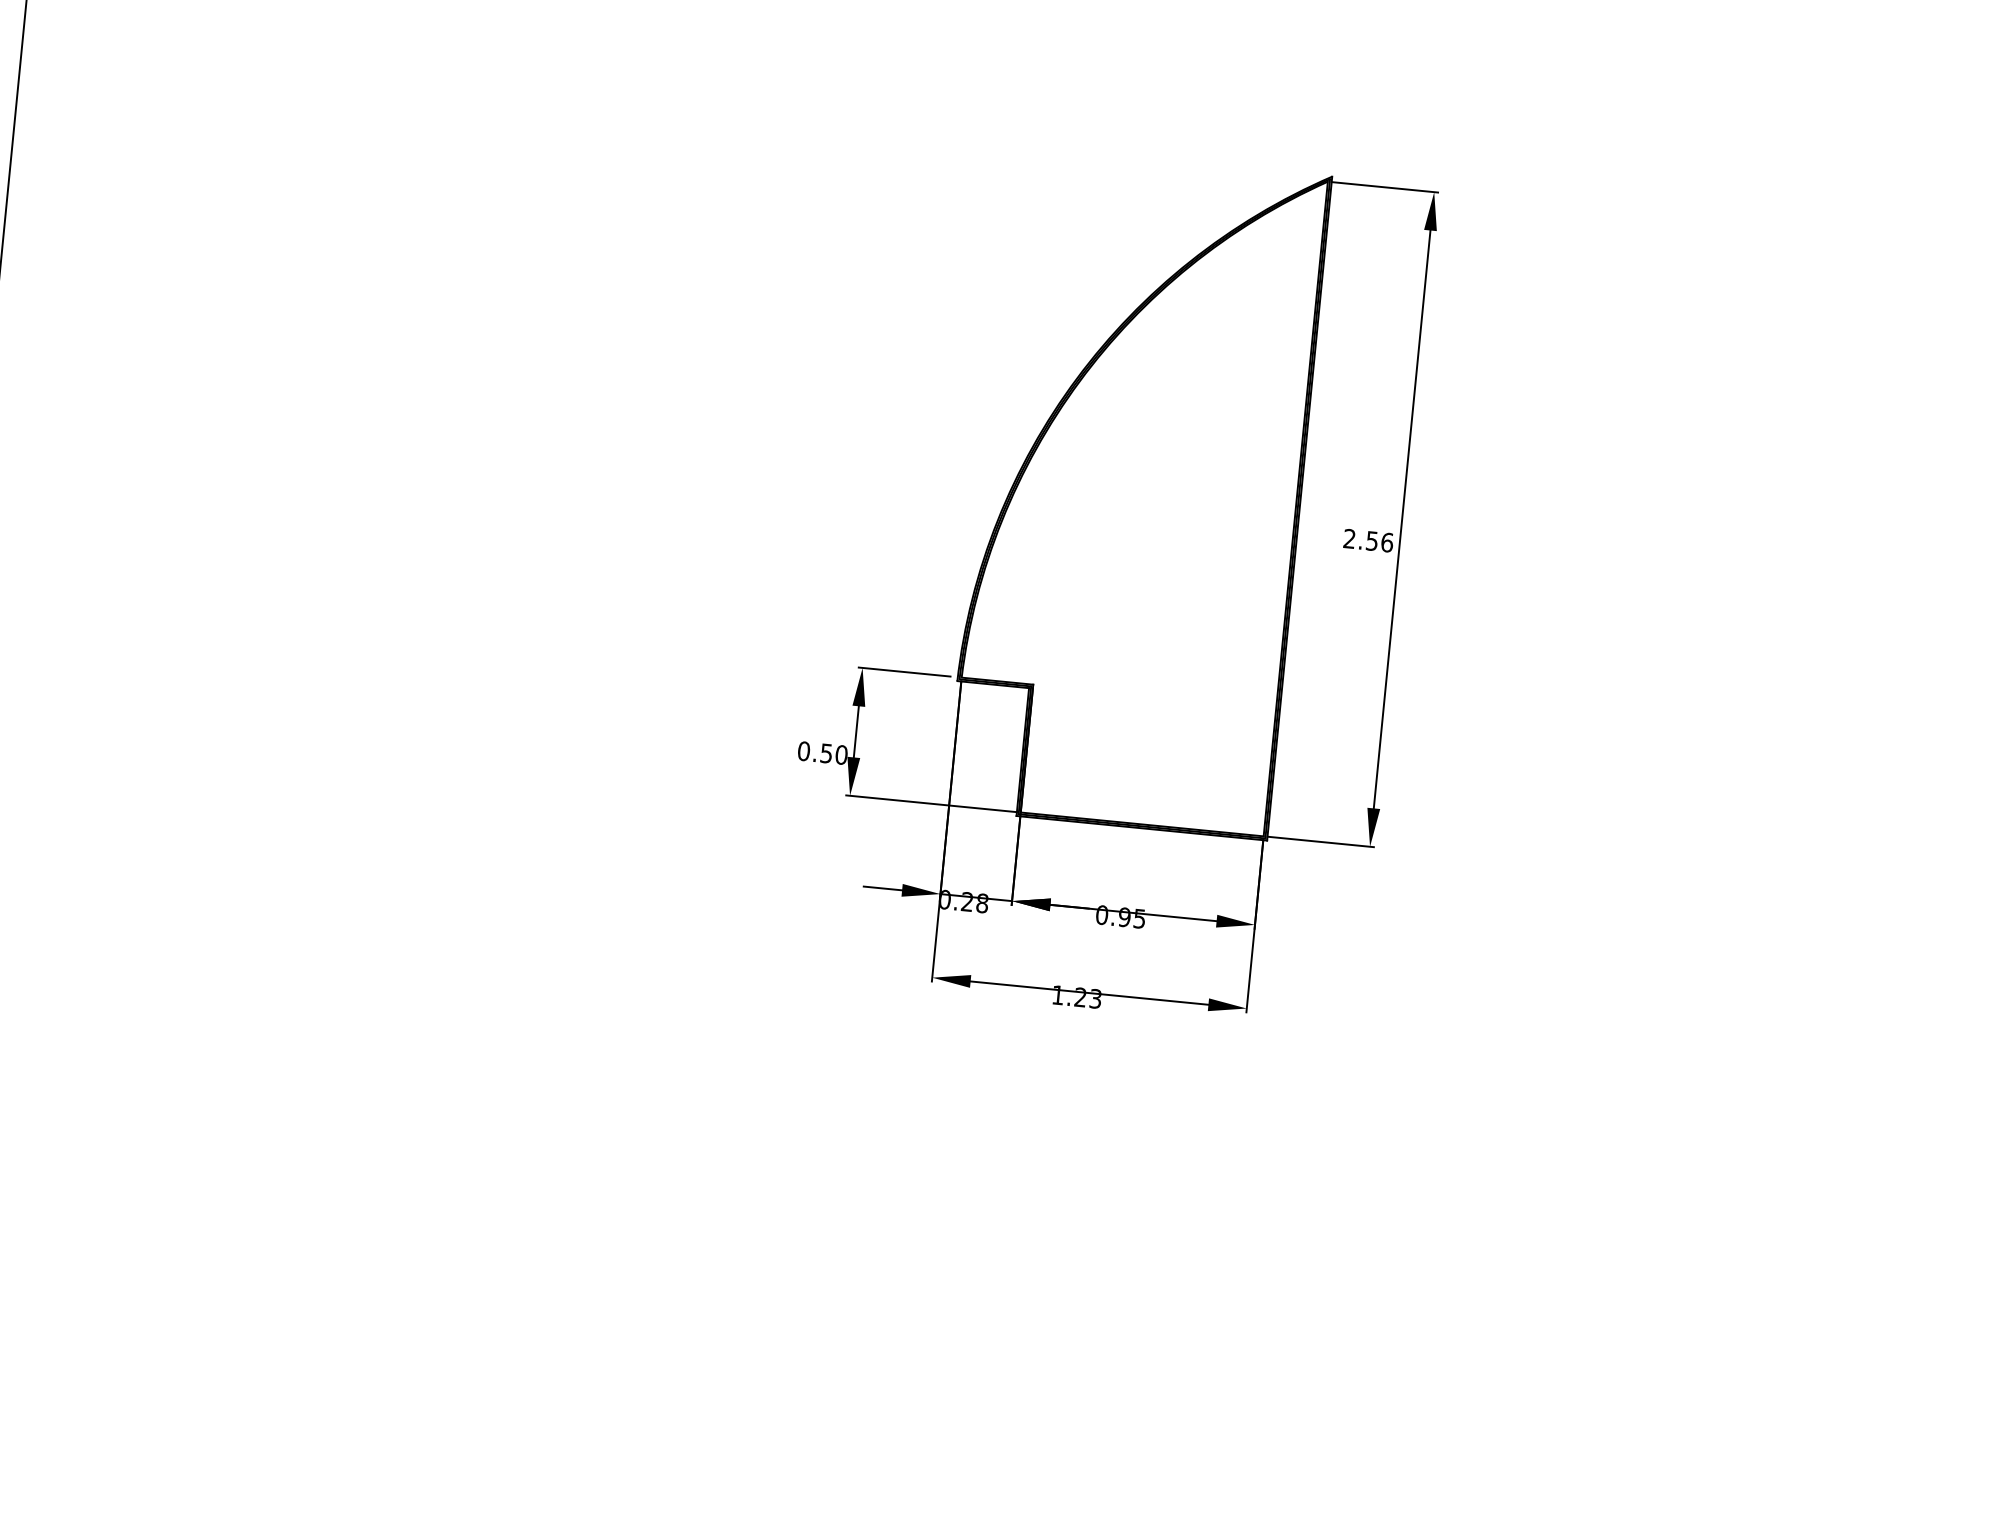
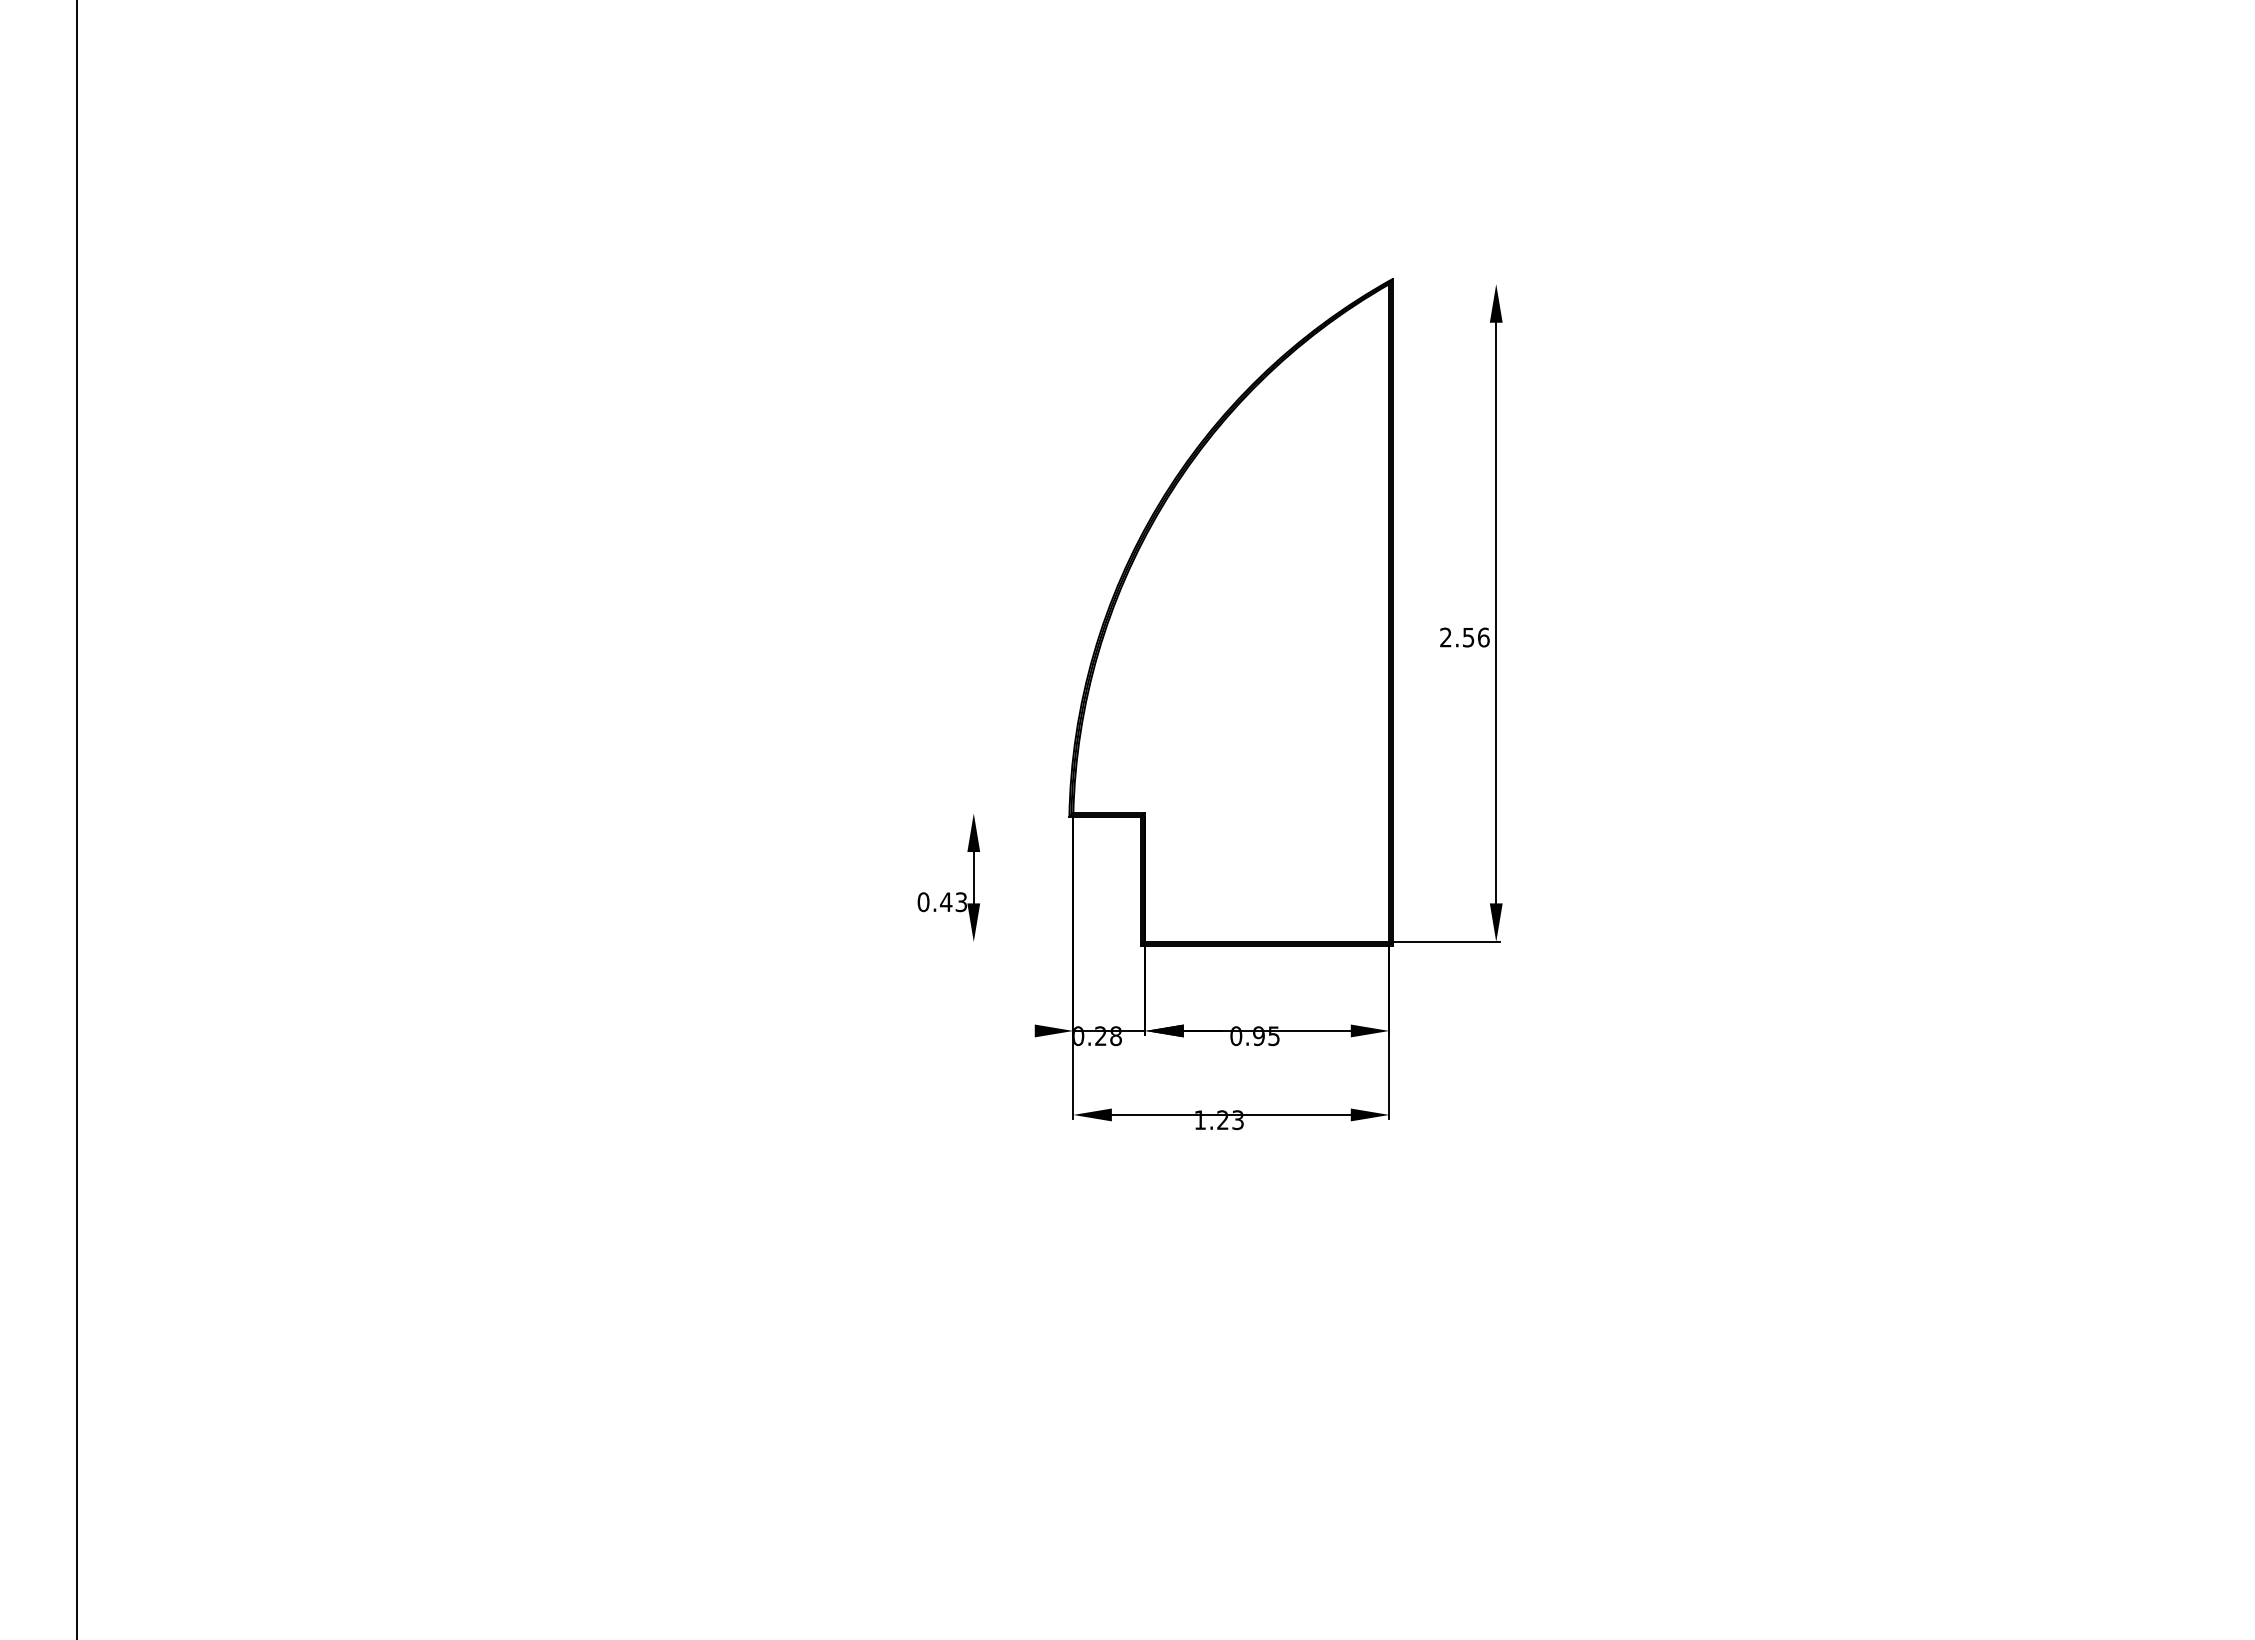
line: (1384, 187) -> (1446, 284), removed
line: (904, 672) -> (1015, 813), removed
text: (833, 754) -> (953, 902), 0.50 -> 0.43
line: (931, 803) -> (1055, 941), removed
line: (882, 887) -> (1015, 1030), removed

